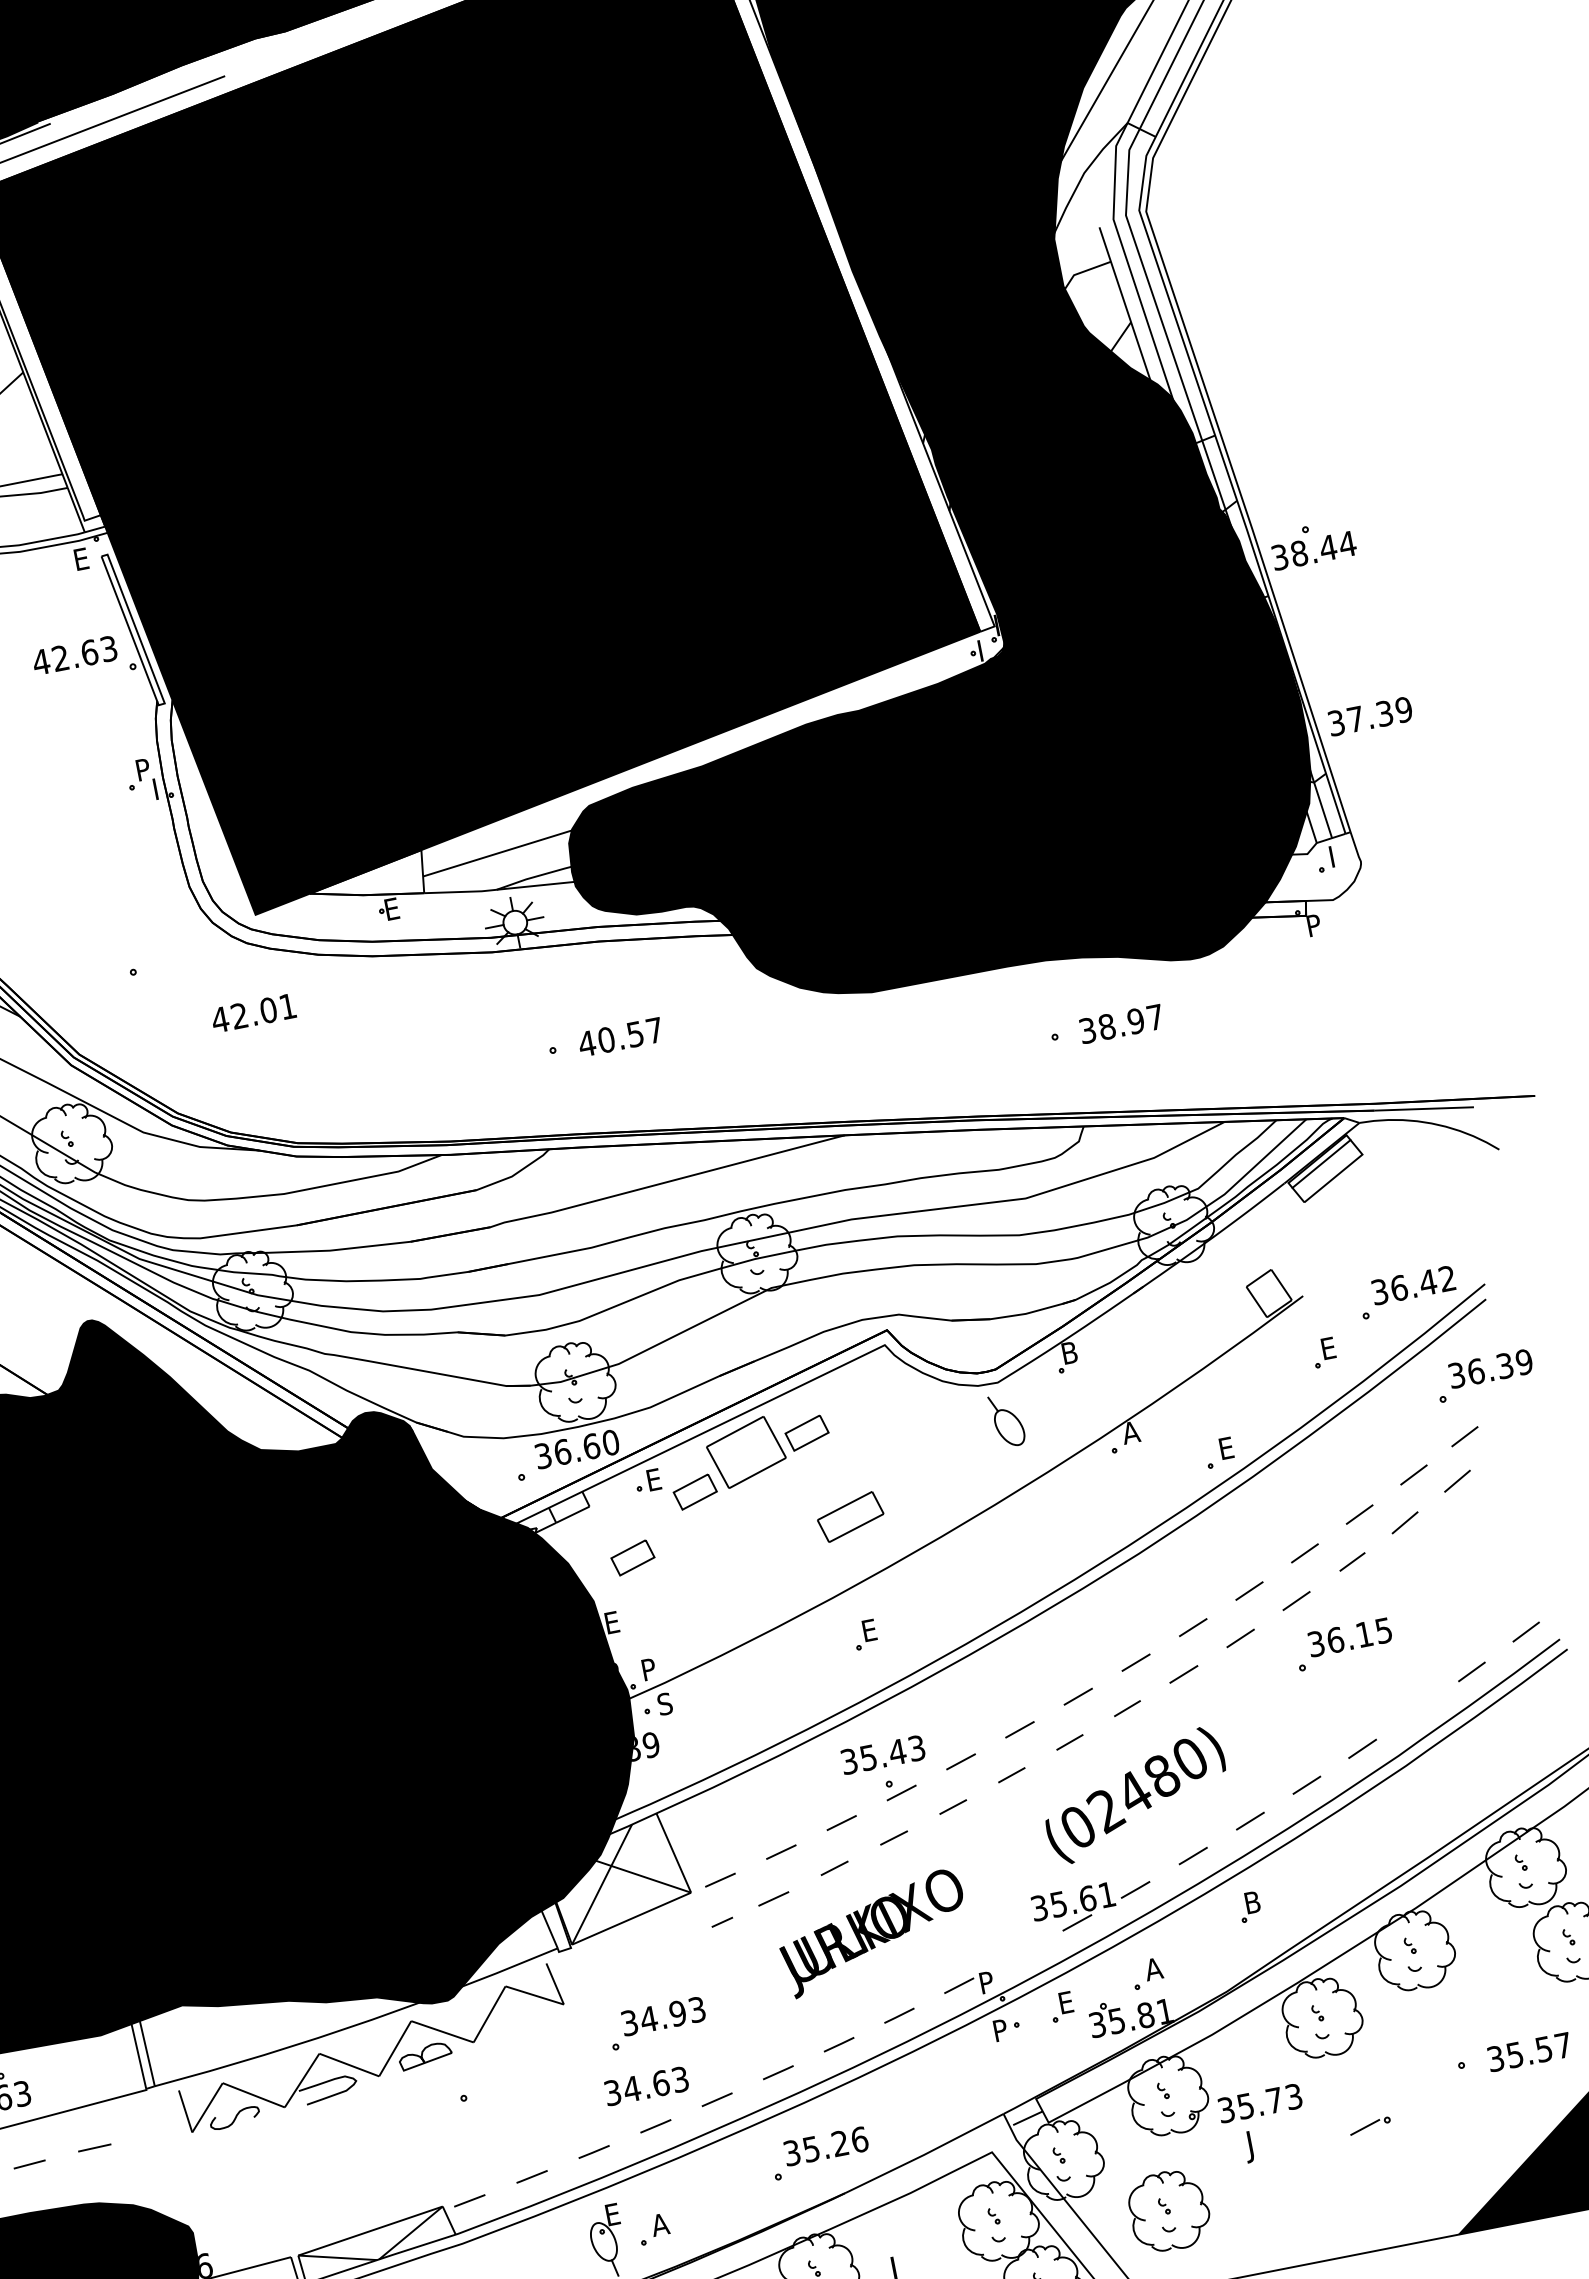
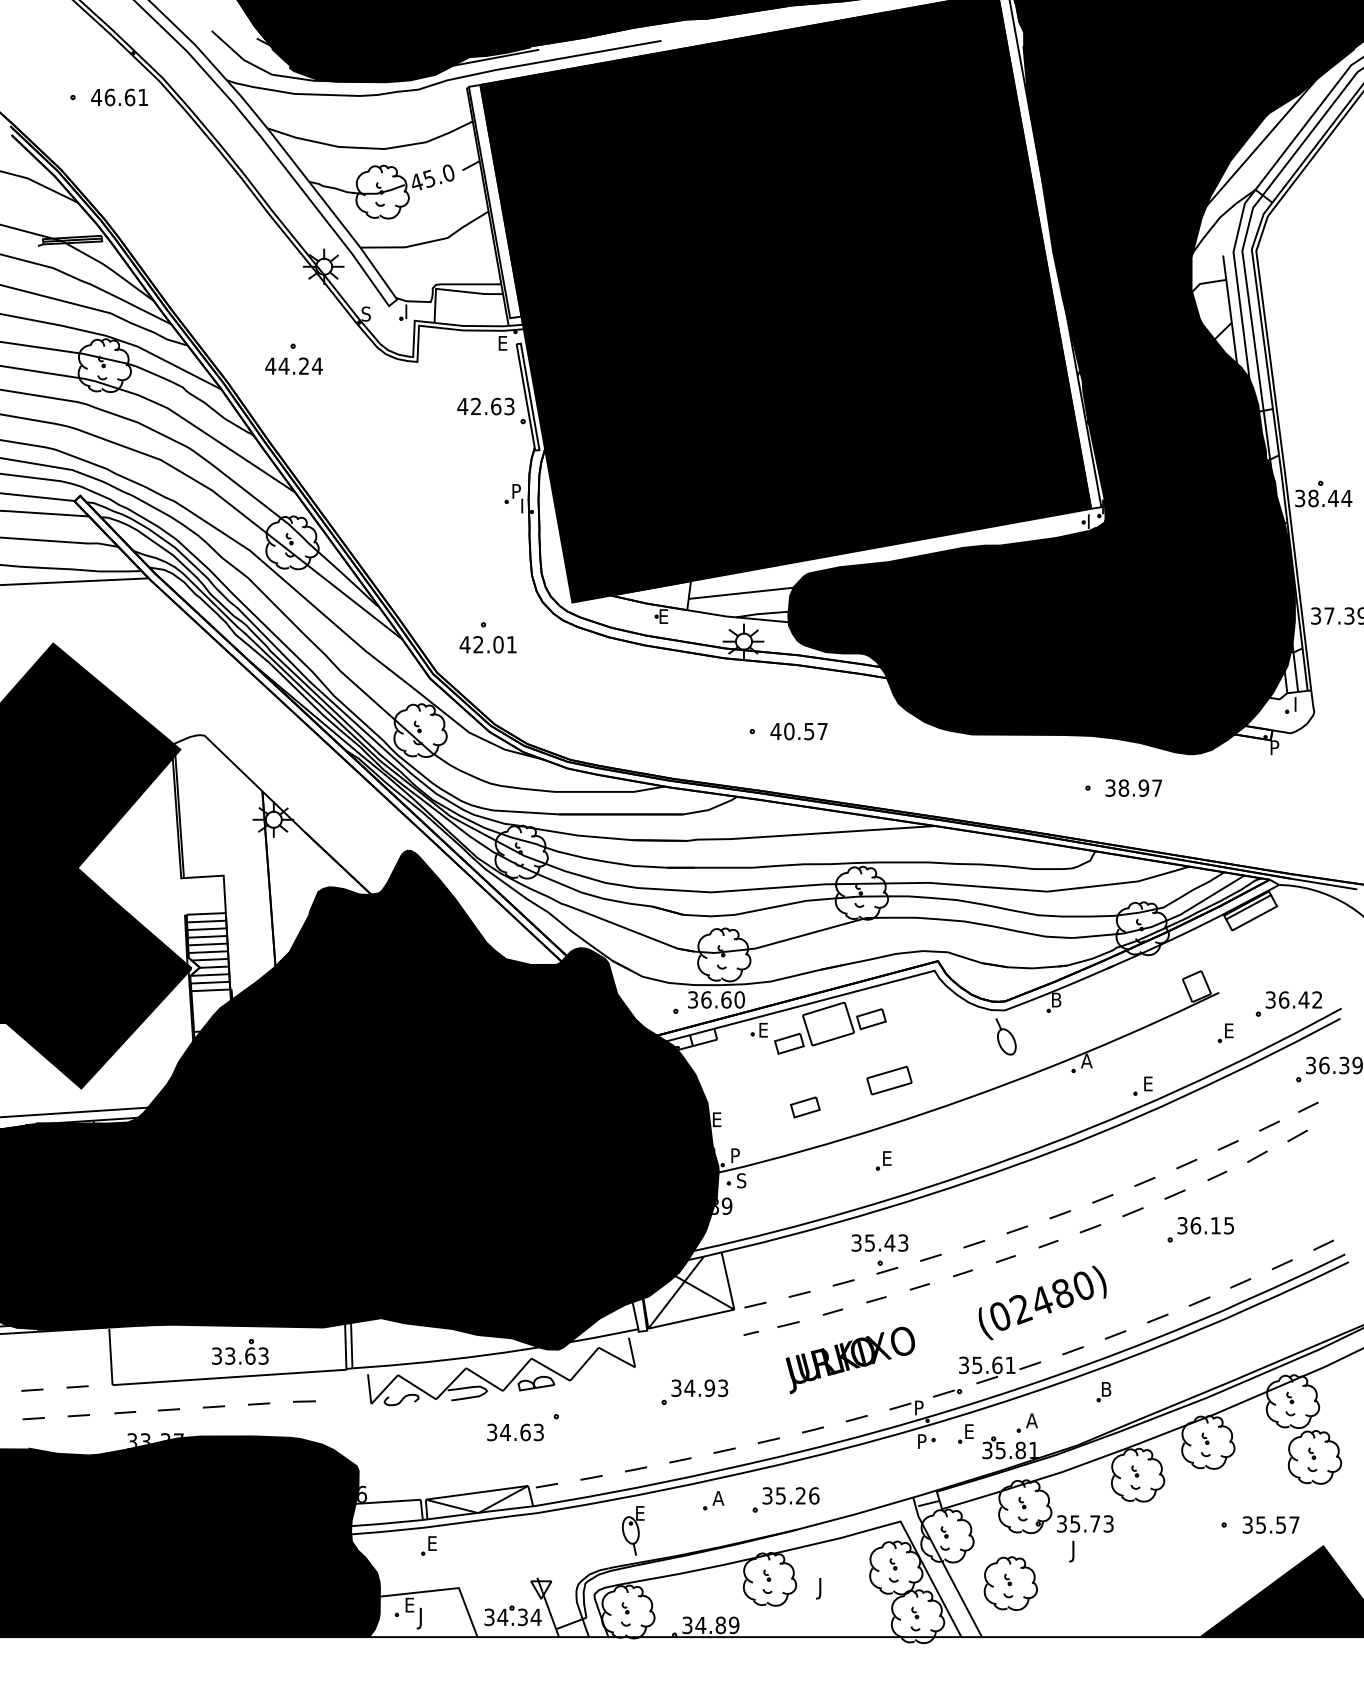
text: (252, 1013) -> (487, 644), moved
part: (633, 1558) -> (805, 1107), moved
line: (1416, 1711) -> (1240, 1283), added
text: (646, 2086) -> (515, 1432), moved
part: (1370, 2126) -> (947, 1393), moved
part: (653, 2229) -> (713, 1500), moved

